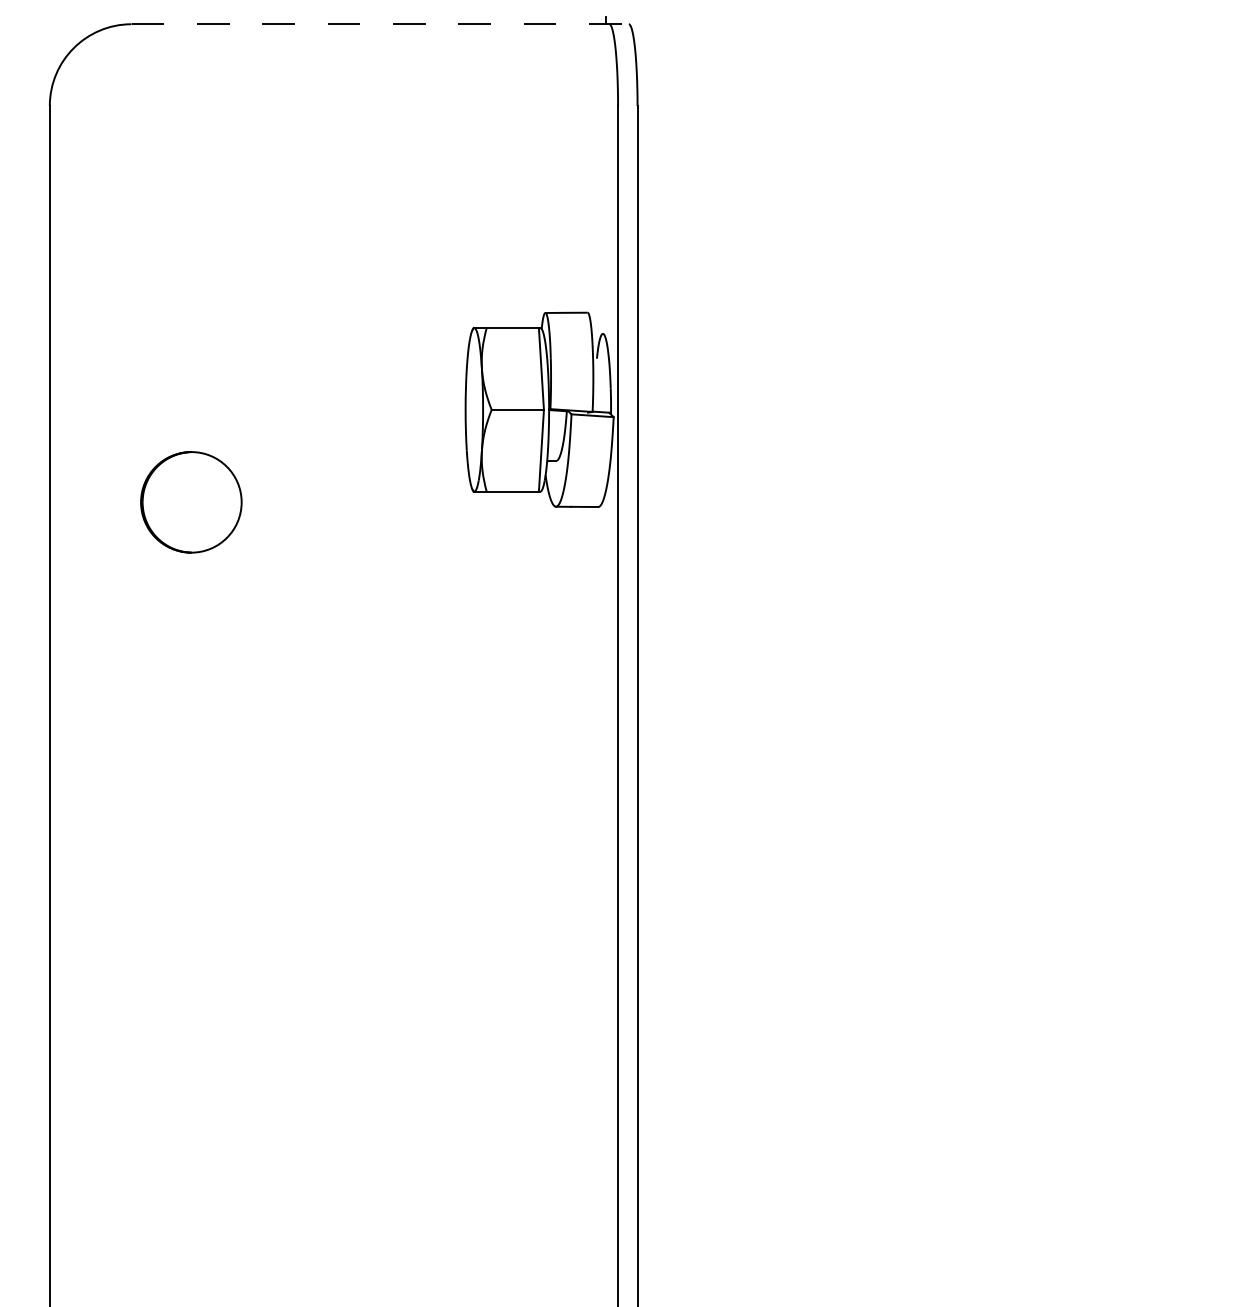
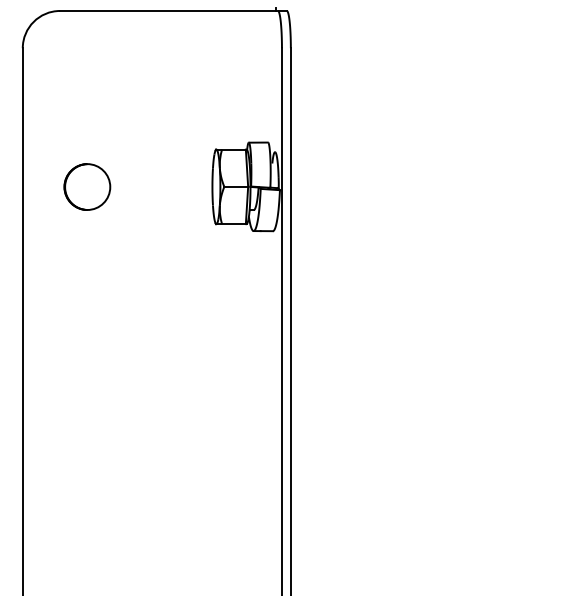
line: (380, 23) -> (173, 10), dashed -> solid
part: (191, 501) -> (87, 186), moved

